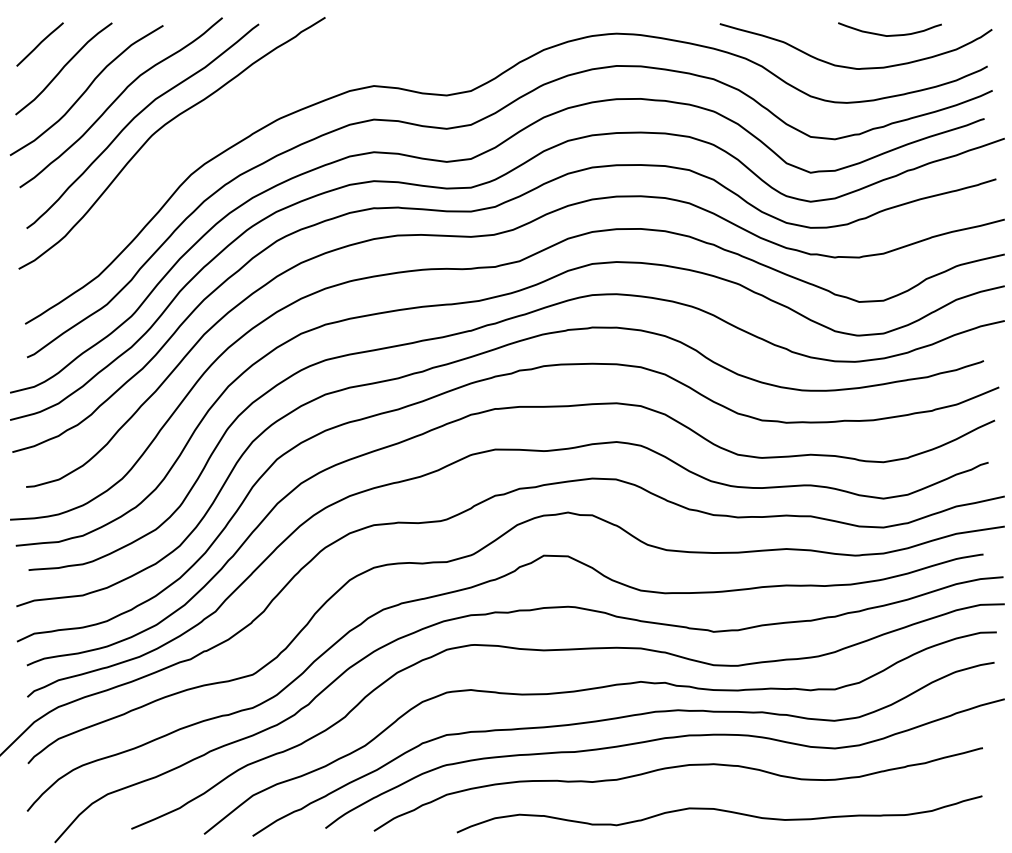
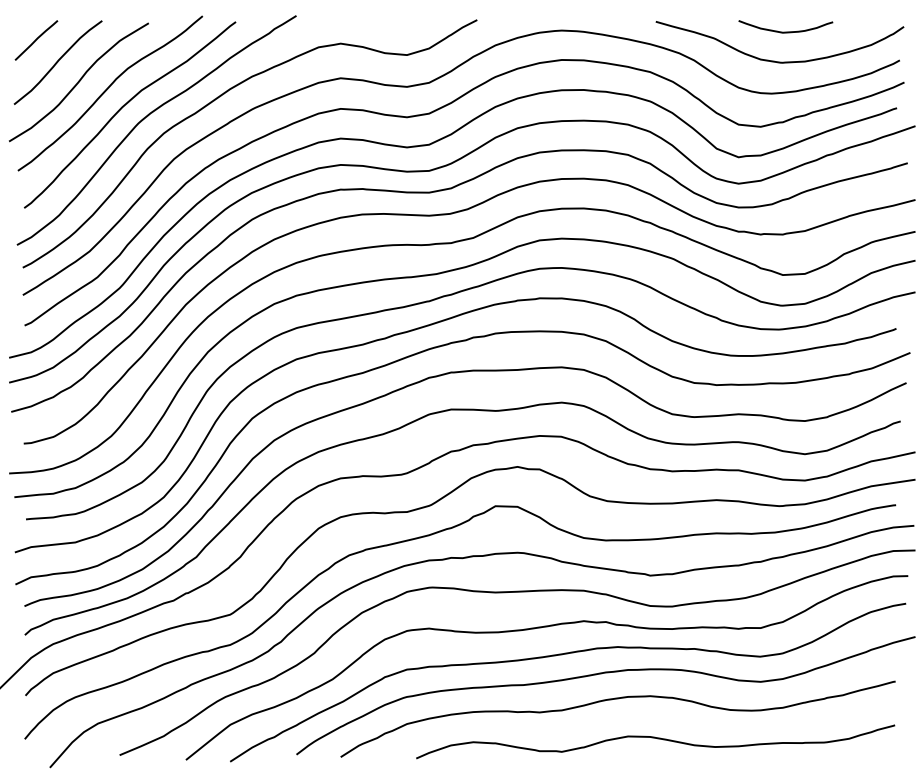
curve: (889, 34) -> (785, 31), moved
curve: (238, 109) -> (217, 99), added

